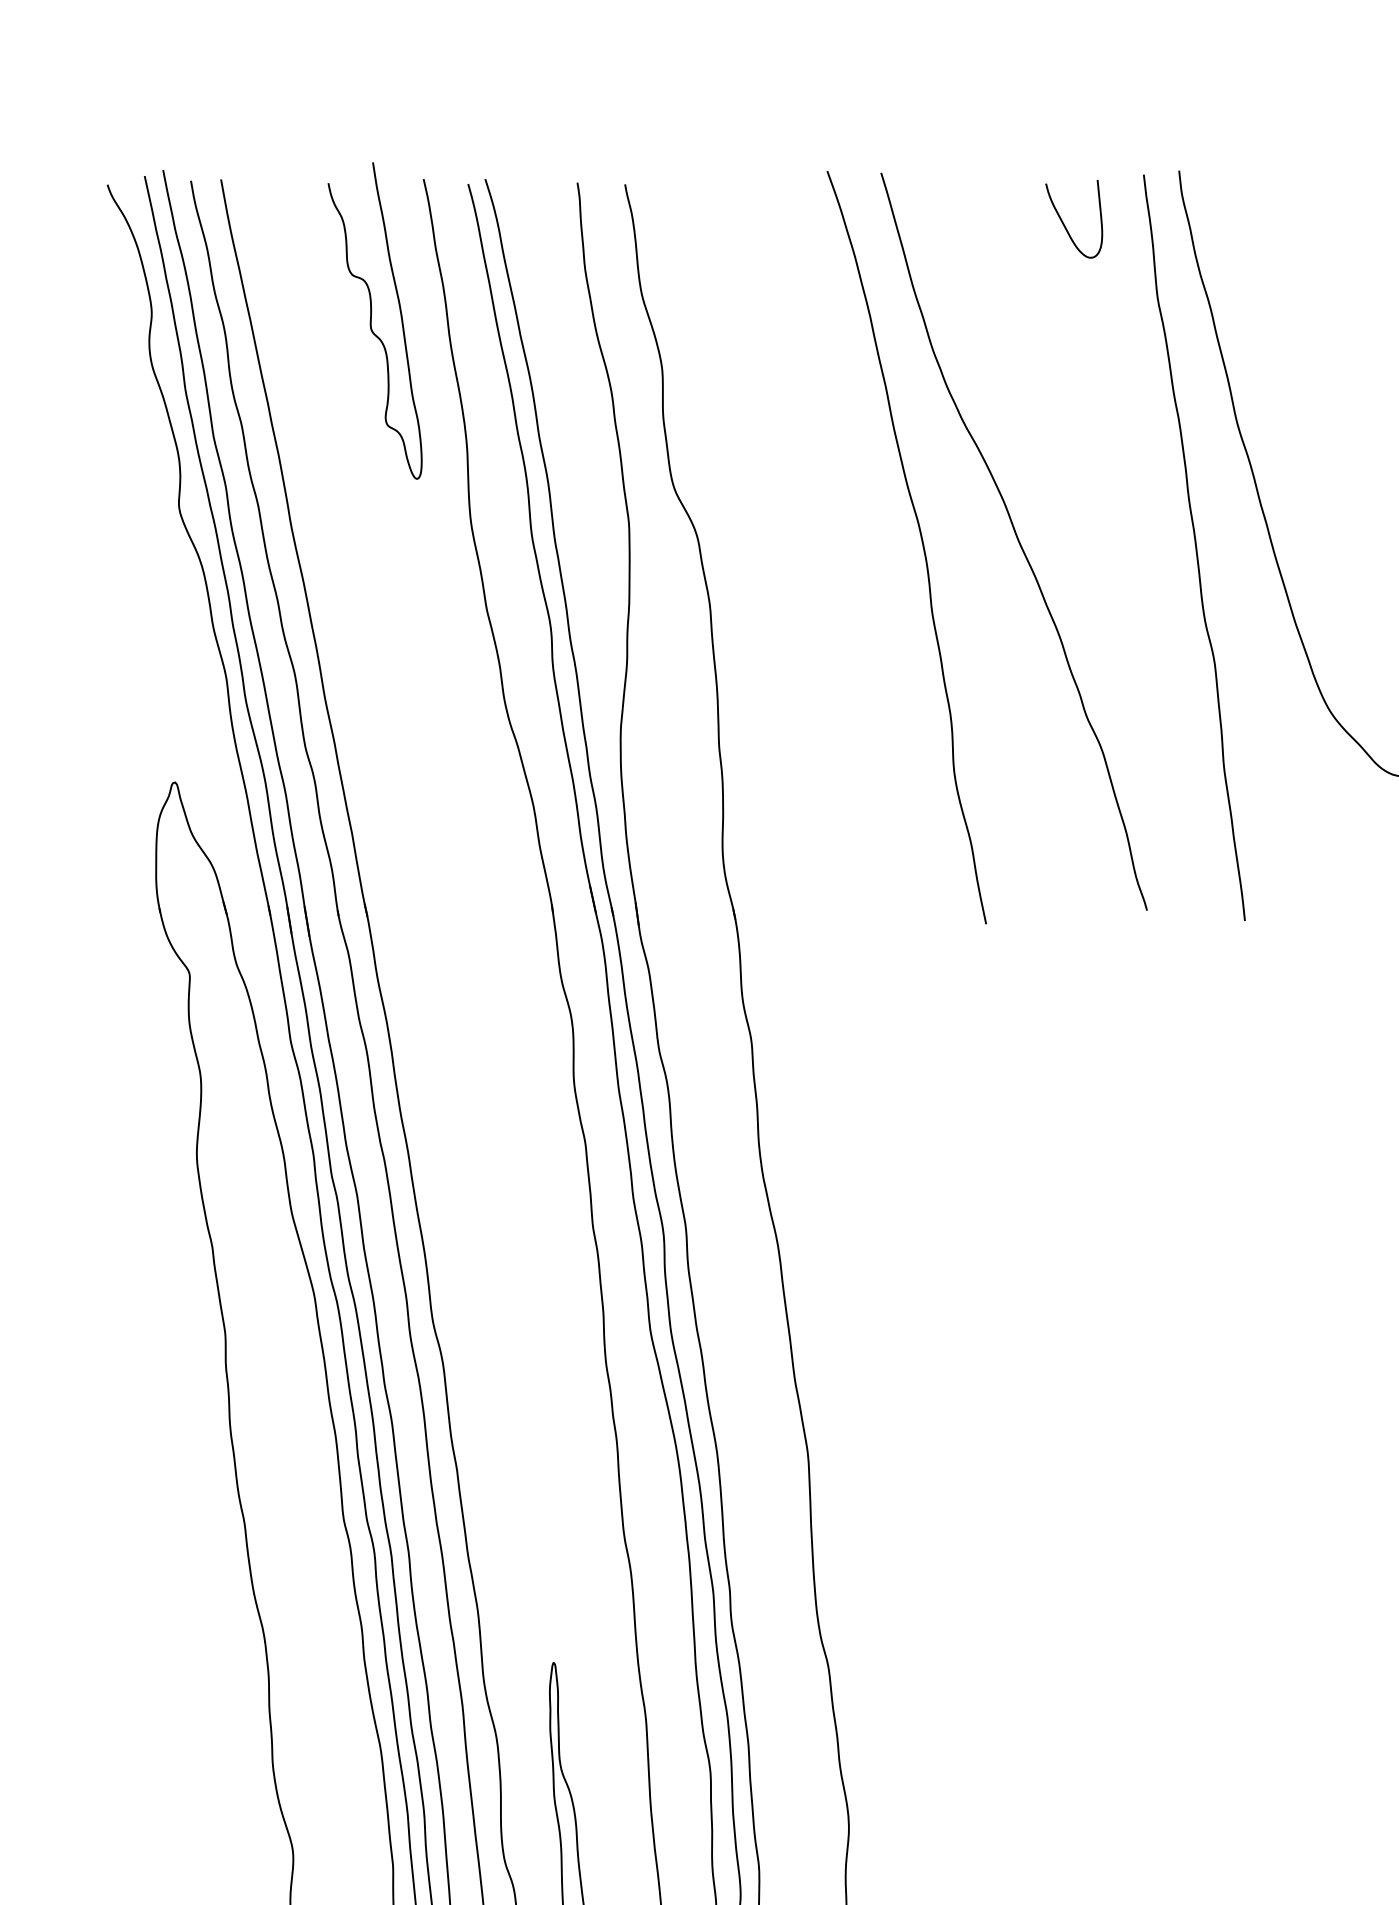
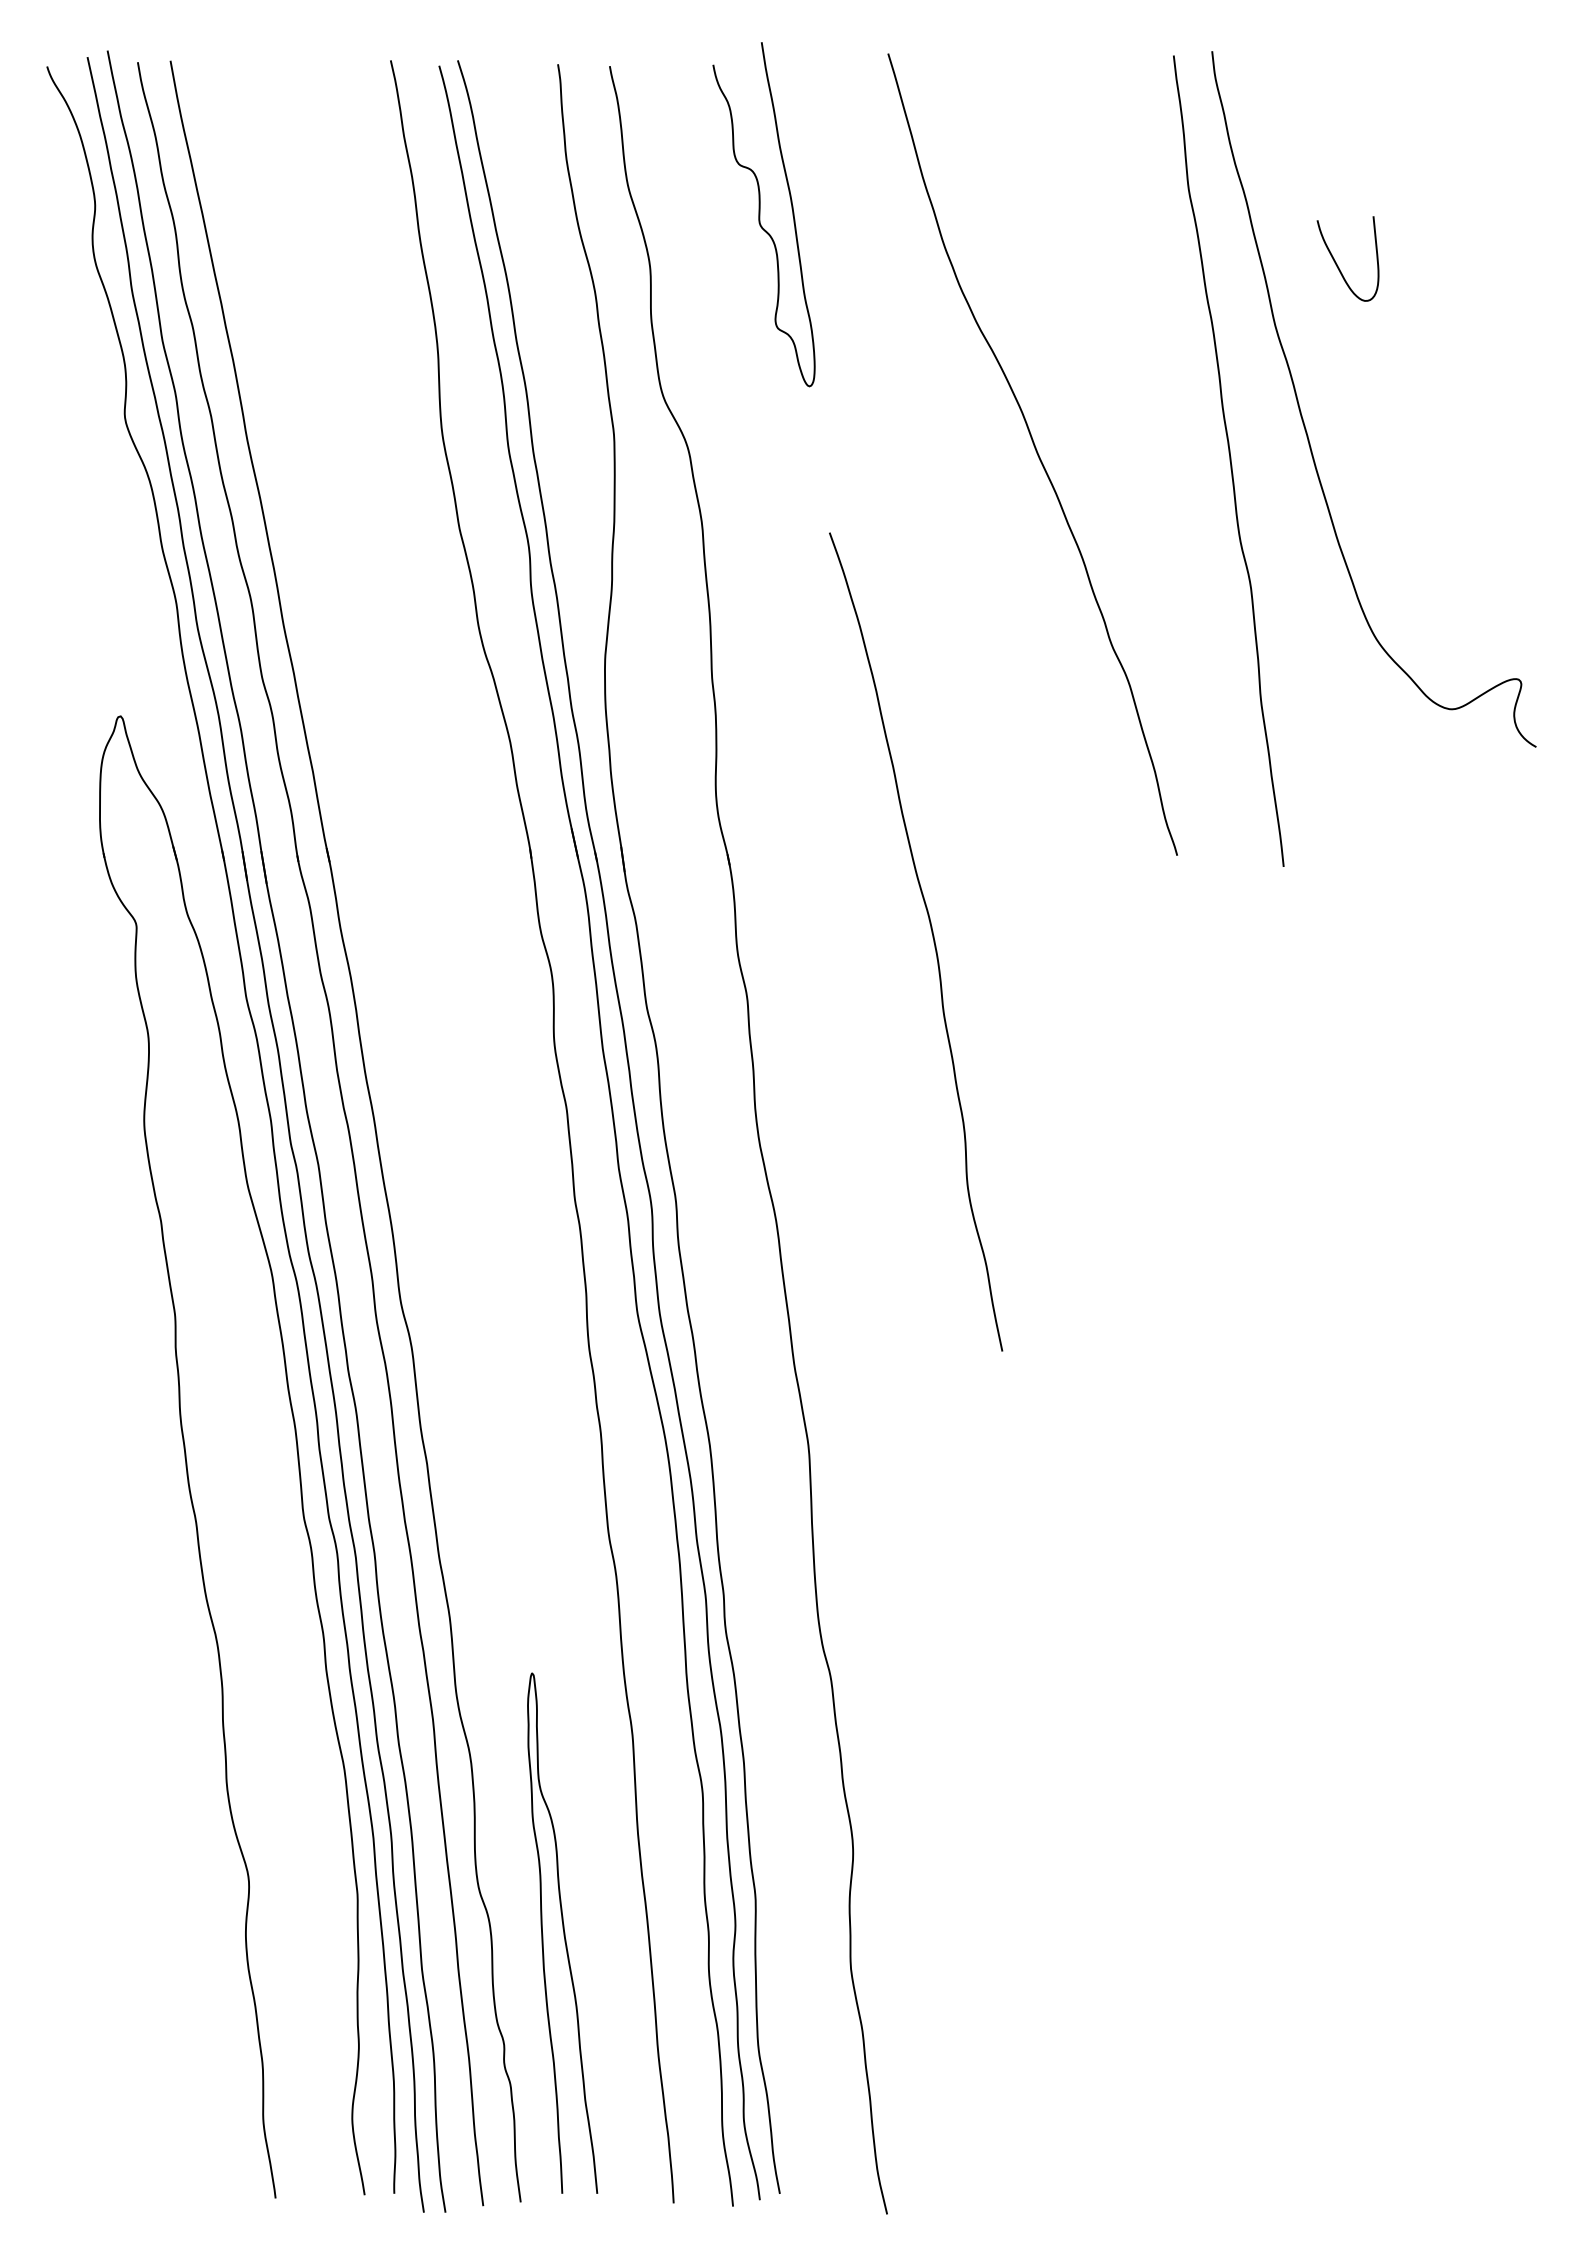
curve: (1065, 225) -> (1338, 265), moved
curve: (371, 320) -> (760, 214), moved
curve: (921, 544) -> (932, 938), moved

